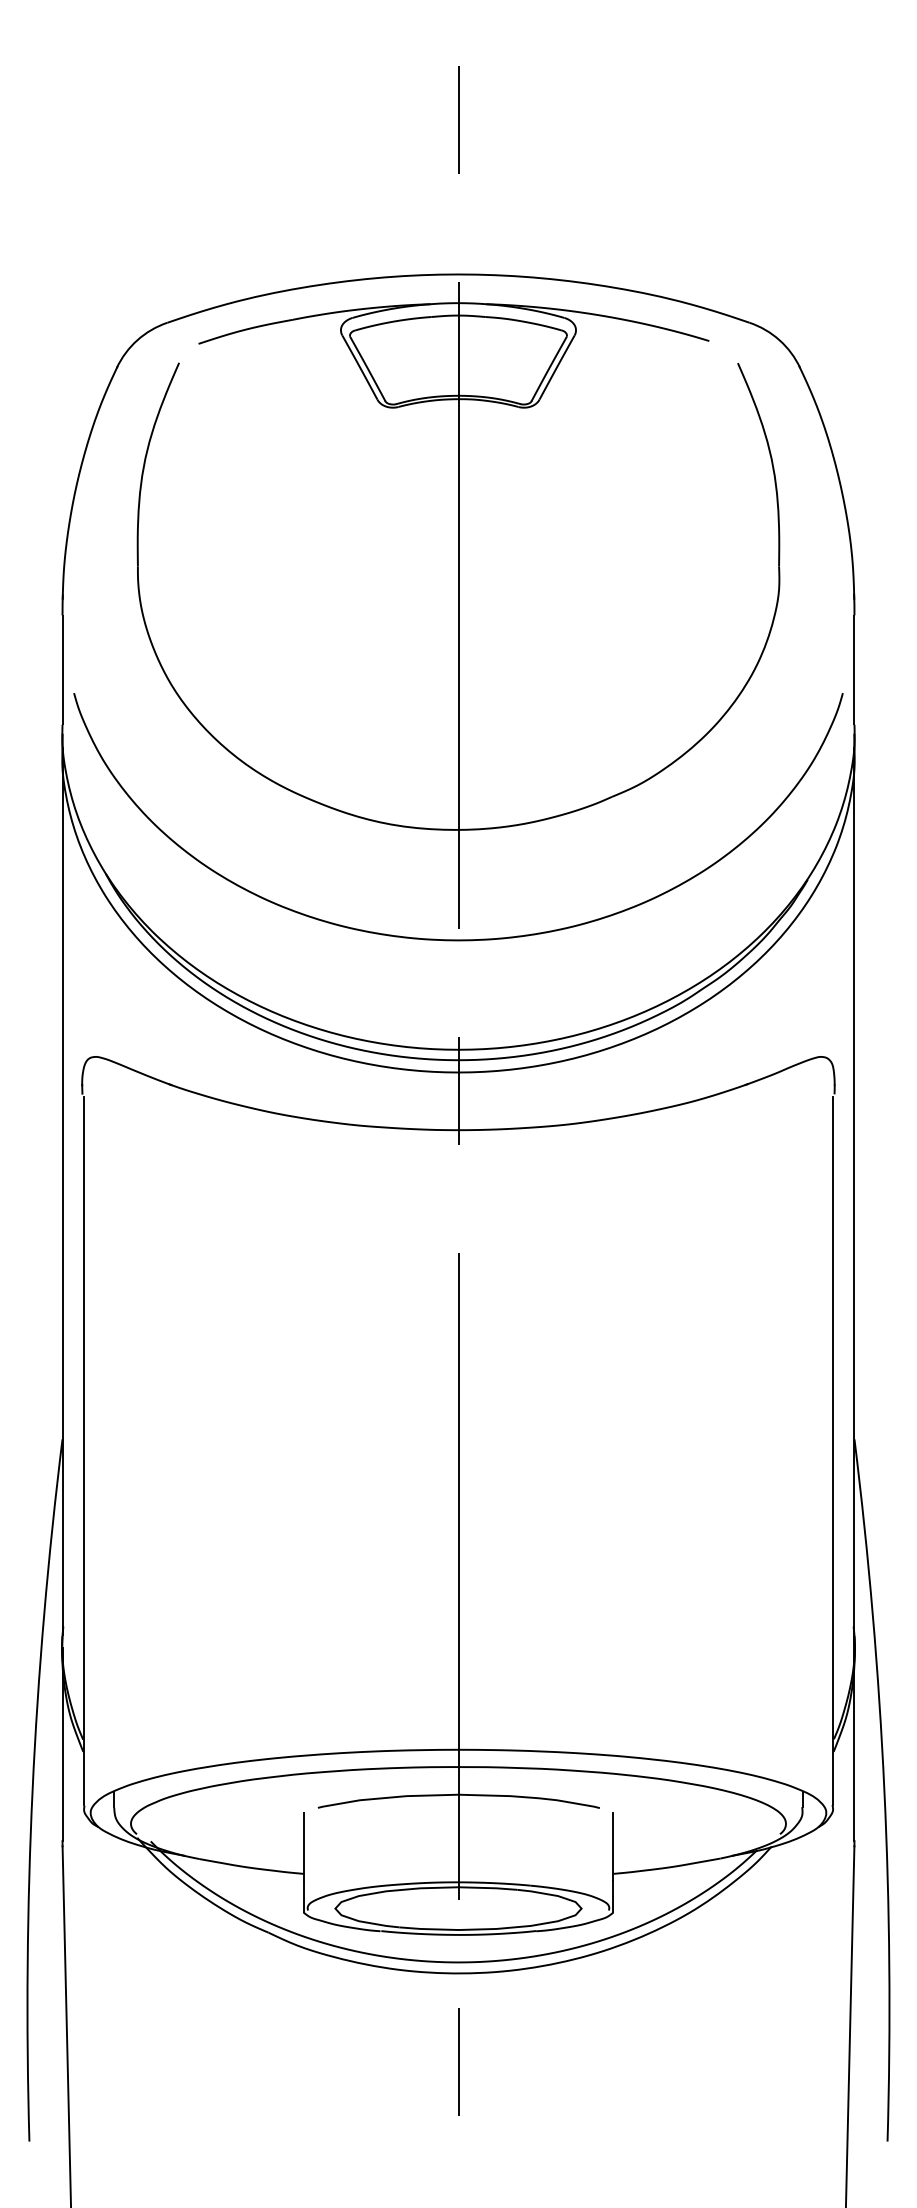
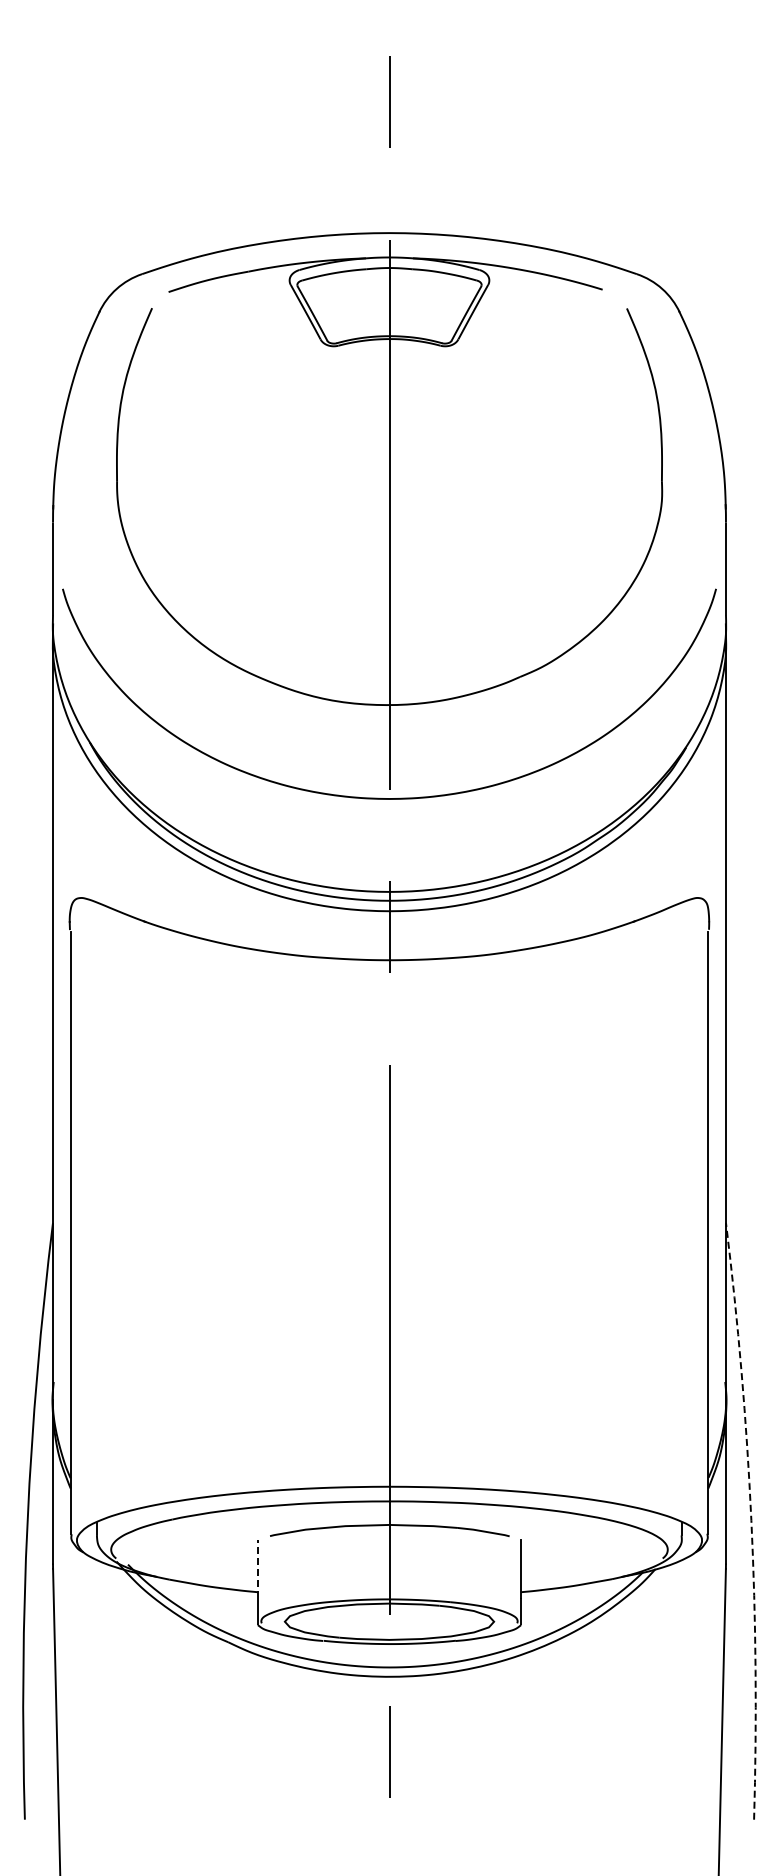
arc: (884, 1789) -> (751, 1520), solid -> dashed
line: (303, 1847) -> (257, 1569), solid -> dashed

